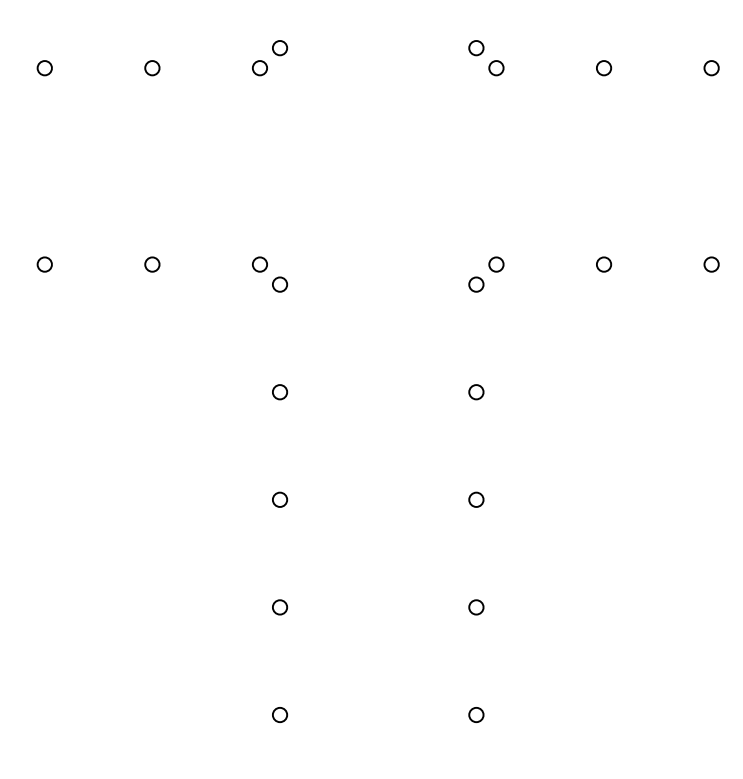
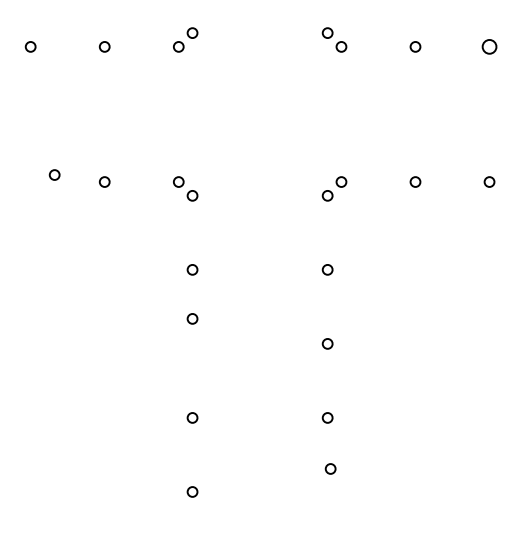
circle: (711, 67) -> (489, 46), size x1.4
circle: (44, 263) -> (54, 174), moved
circle: (279, 499) -> (192, 318), moved
circle: (476, 714) -> (330, 468), moved

